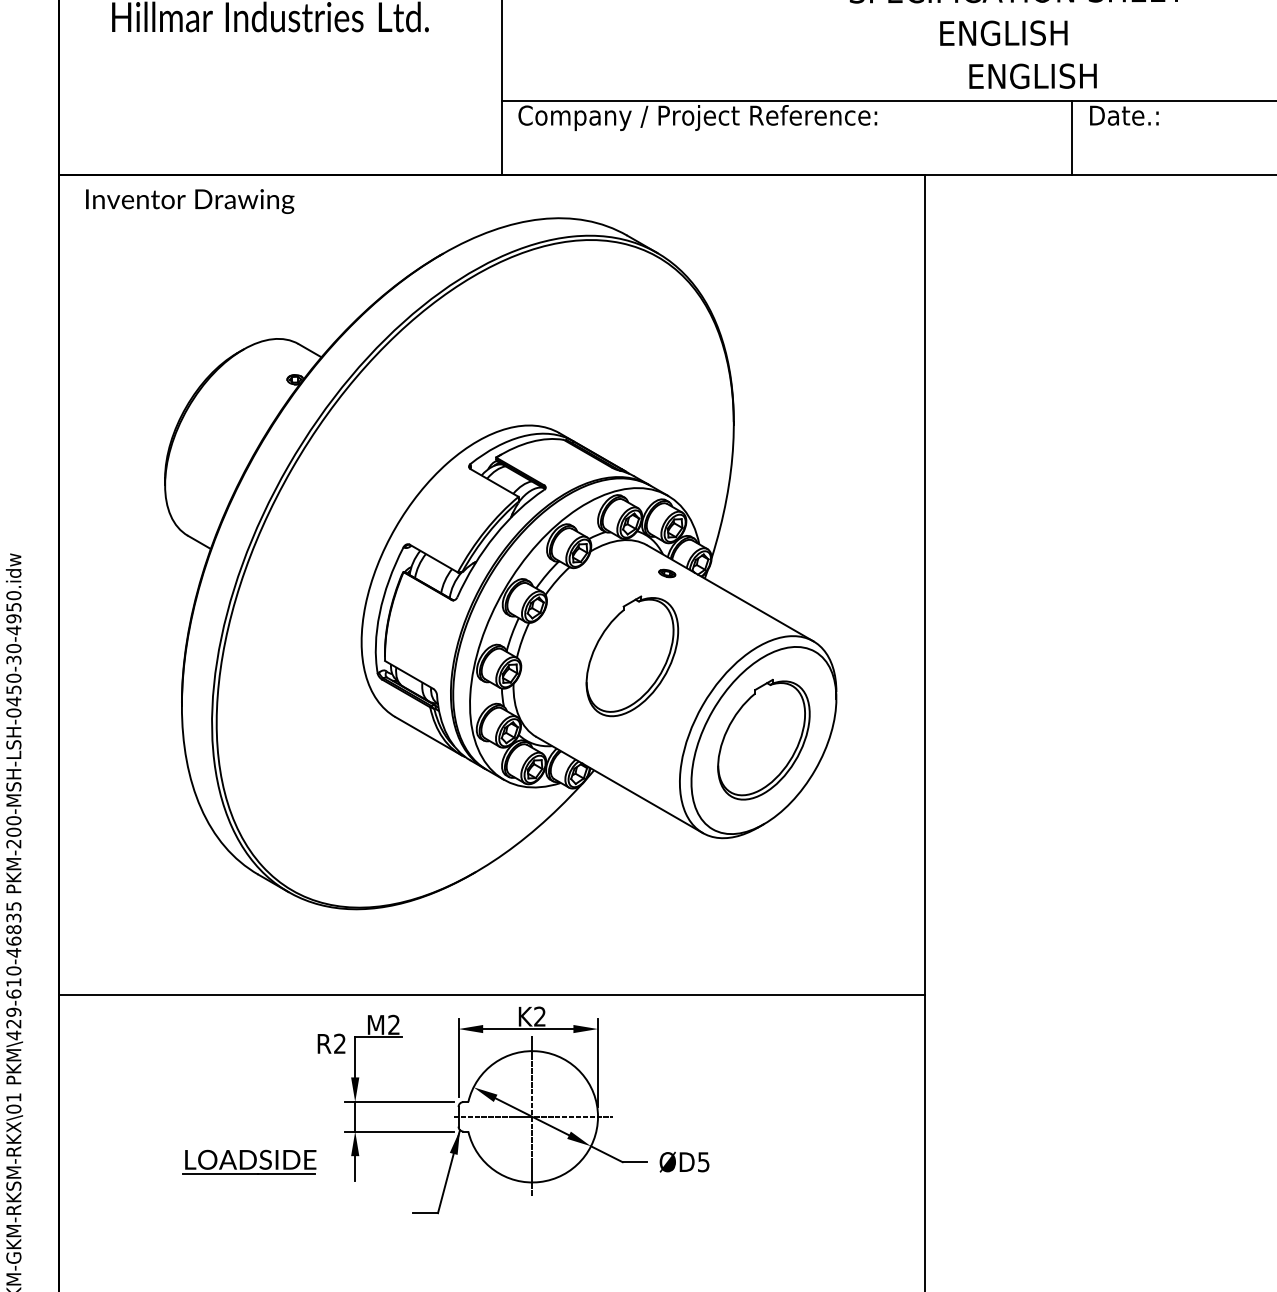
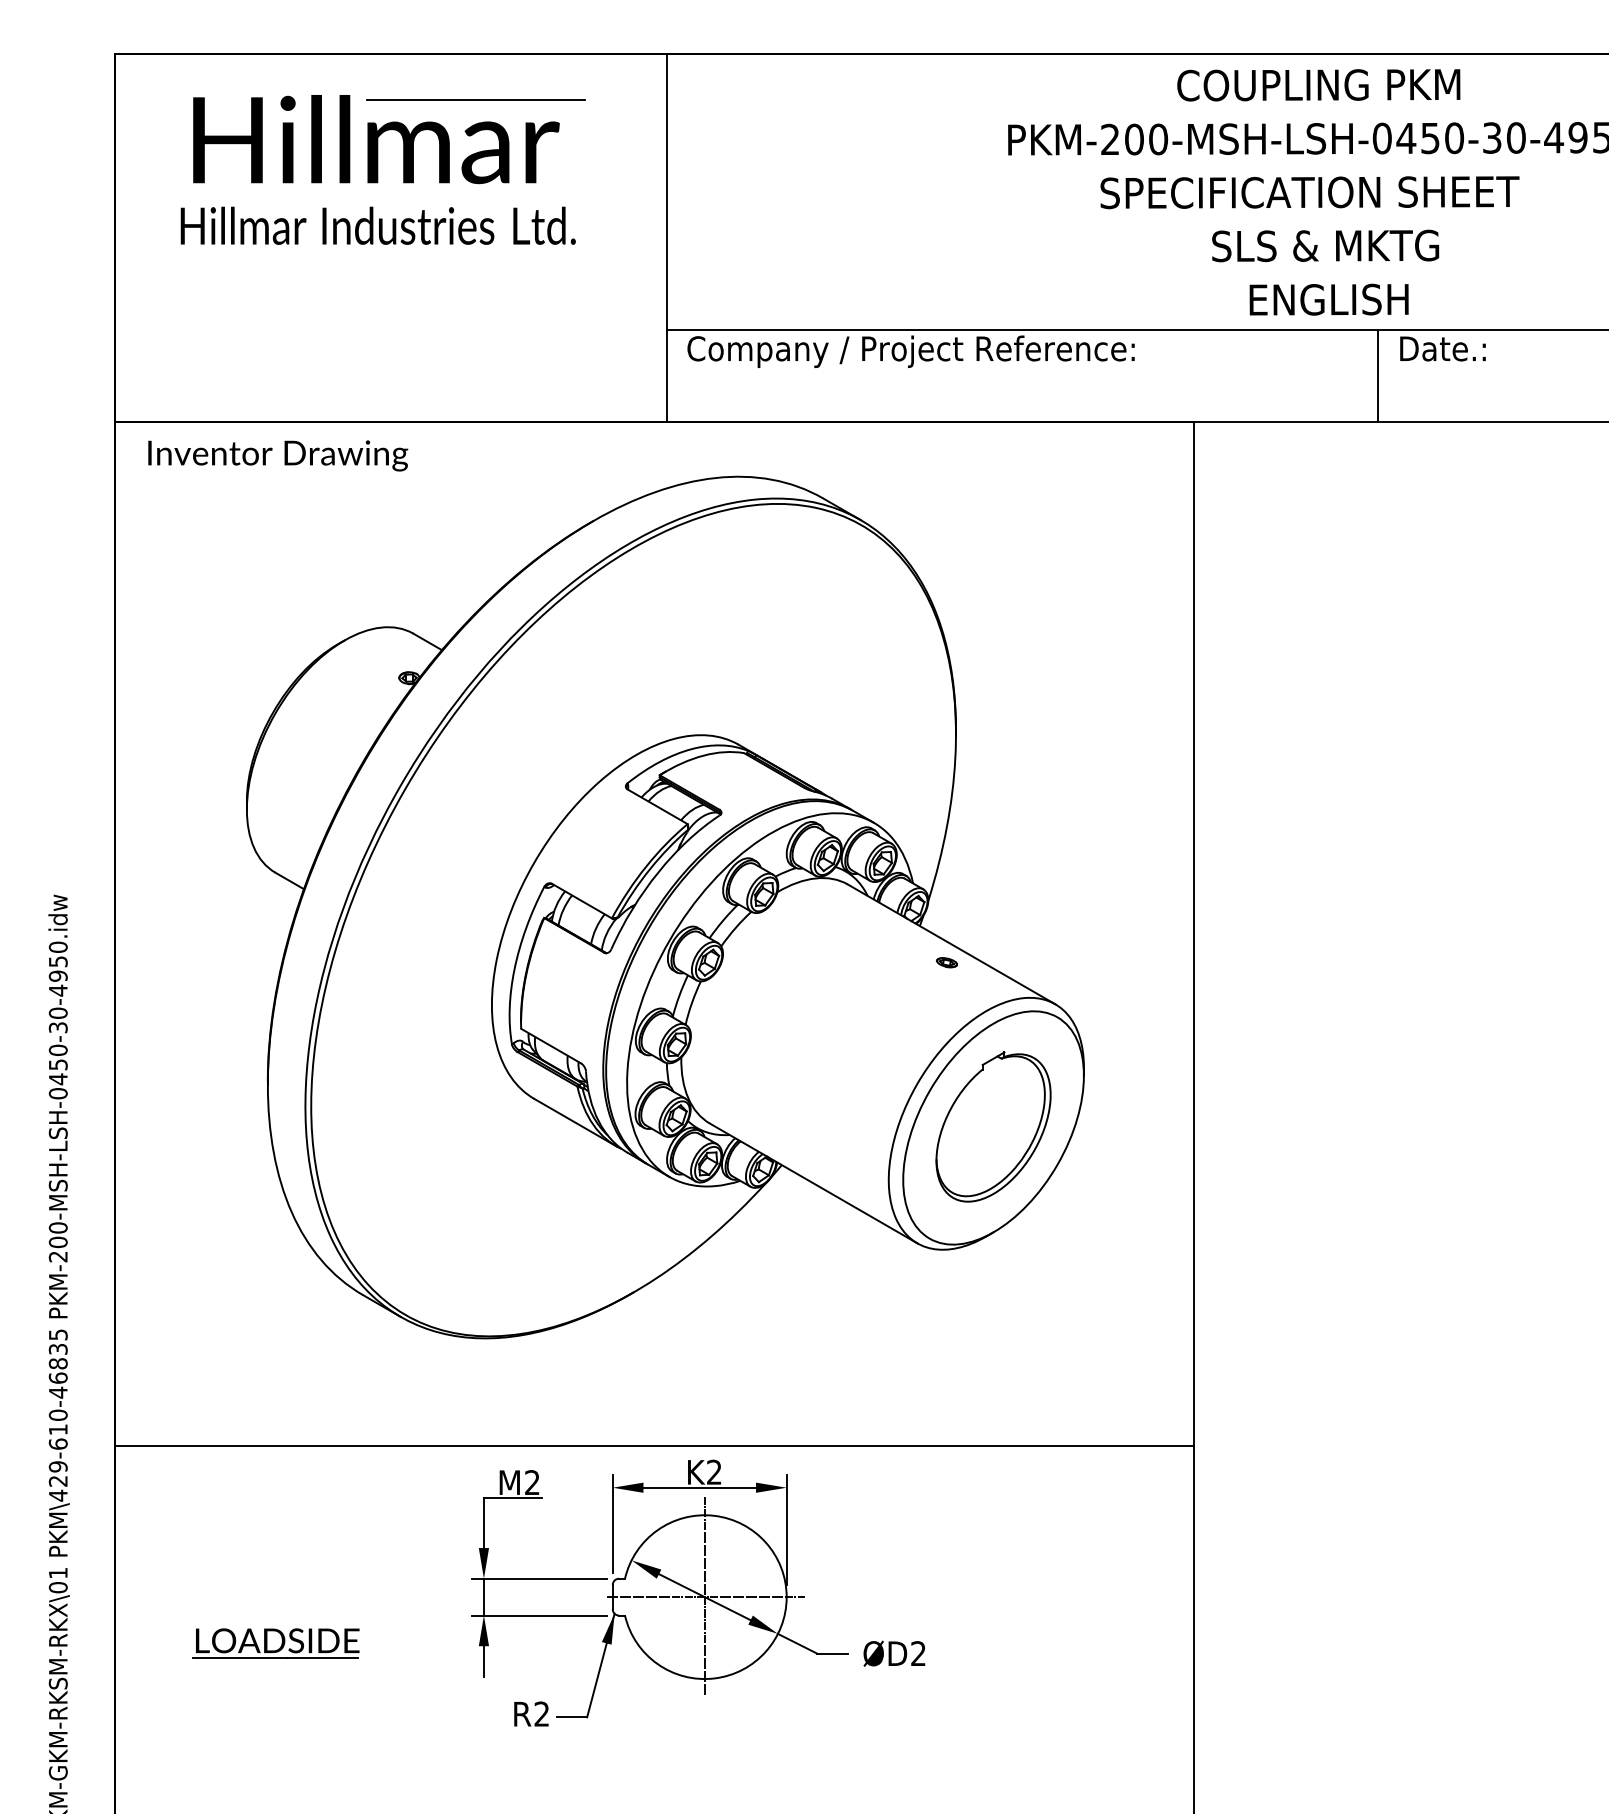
text: (1030, 32) -> (1325, 245), ENGLISH -> SLS & MKTG
part: (666, 573) -> (946, 962), moved
part: (632, 655) -> (829, 1022), removed
text: (331, 1043) -> (531, 1713), moved
part: (249, 1161) -> (275, 1643), moved
text: (703, 1161) -> (918, 1653), ØD5 -> ØD2

